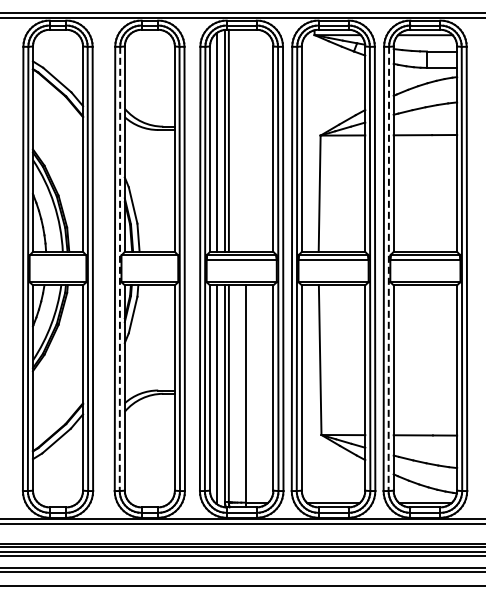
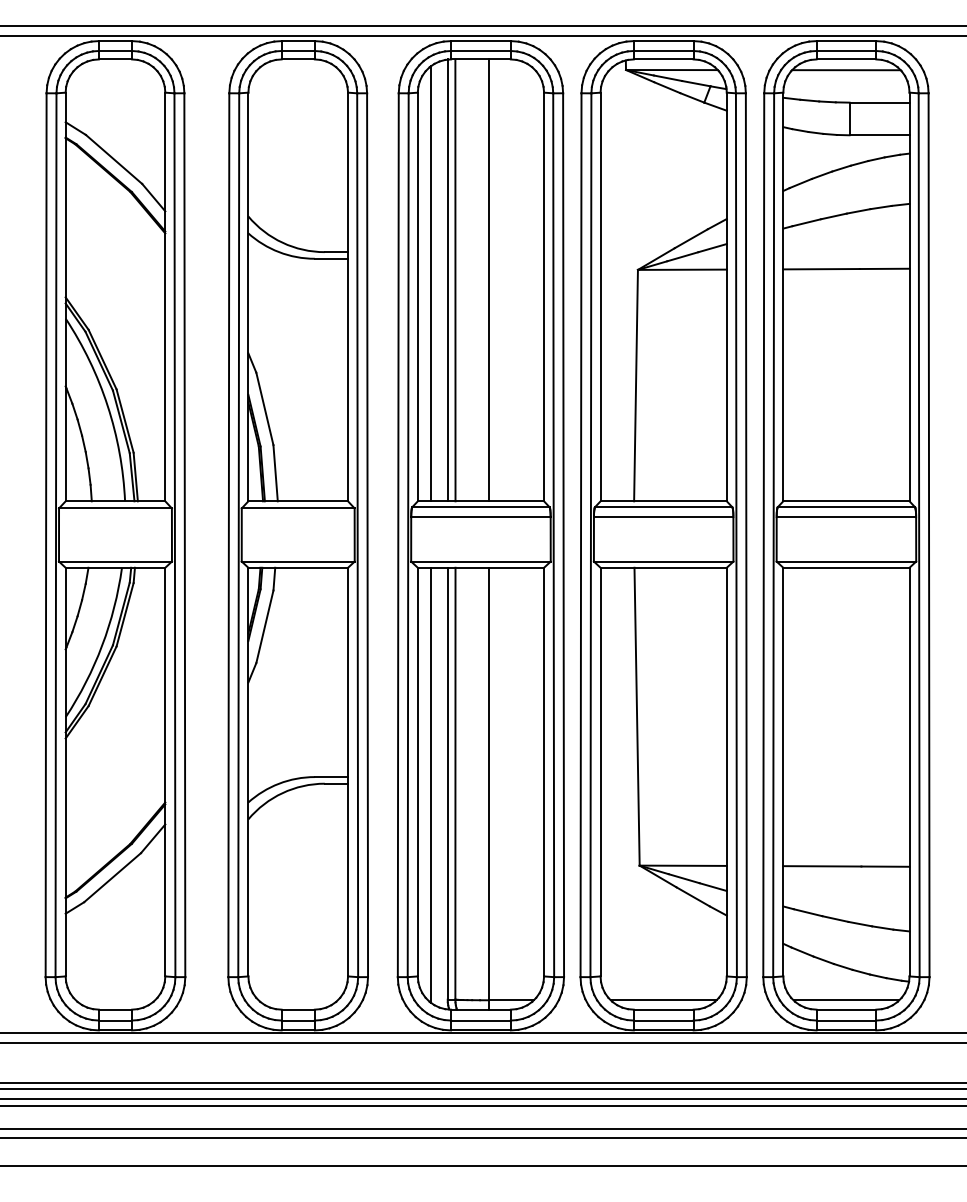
line: (245, 140) -> (488, 279), added
line: (119, 269) -> (237, 536), dashed -> solid
line: (388, 269) -> (772, 536), dashed -> solid

